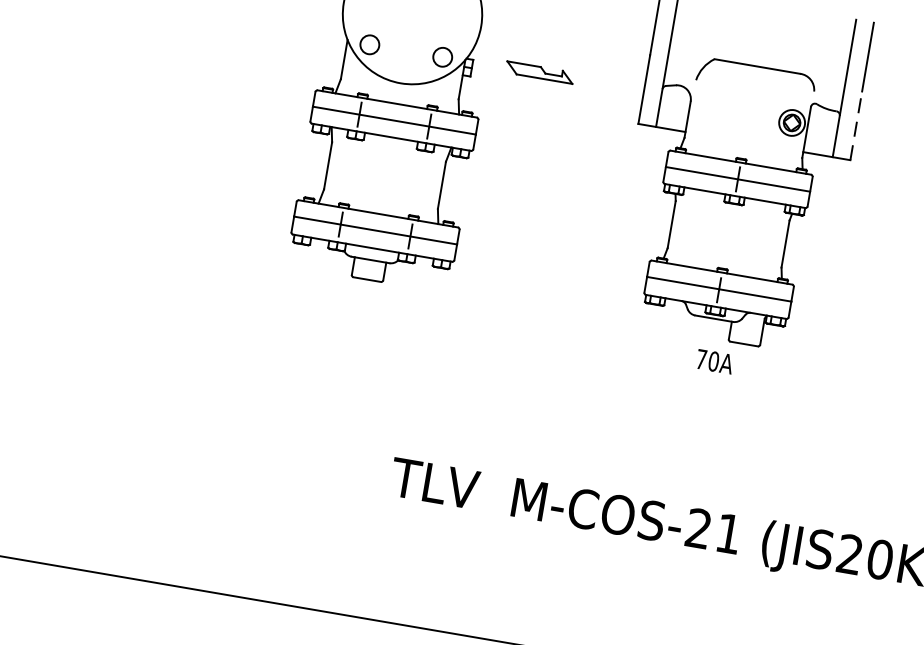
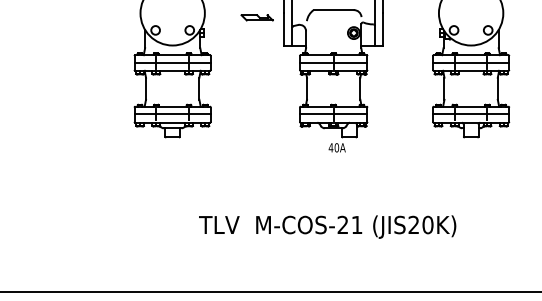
part: (538, 71) -> (256, 17), moved
line: (856, 123) -> (383, 28), dashed -> solid
text: (700, 358) -> (330, 147), 70A -> 40A

